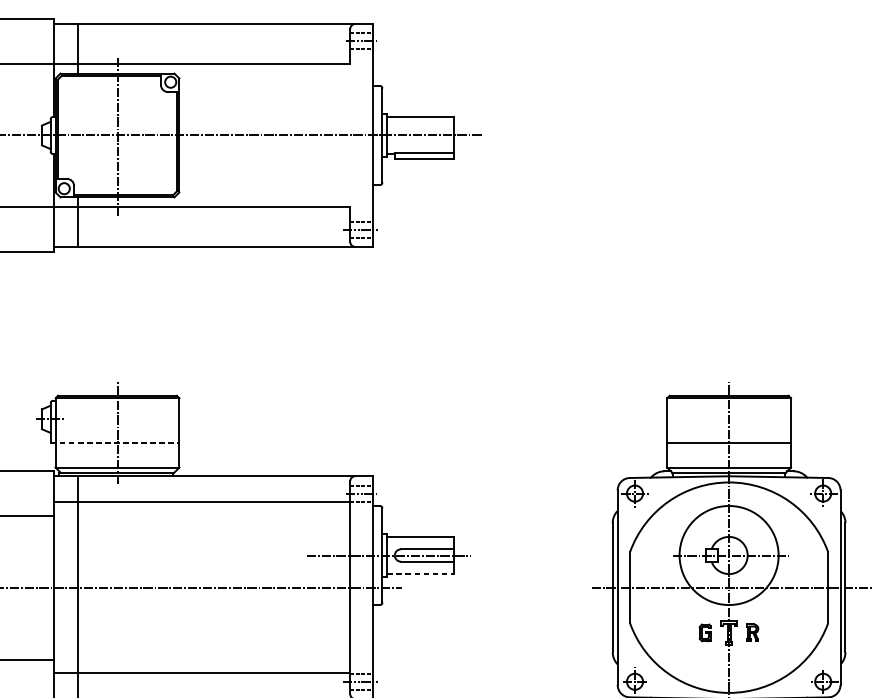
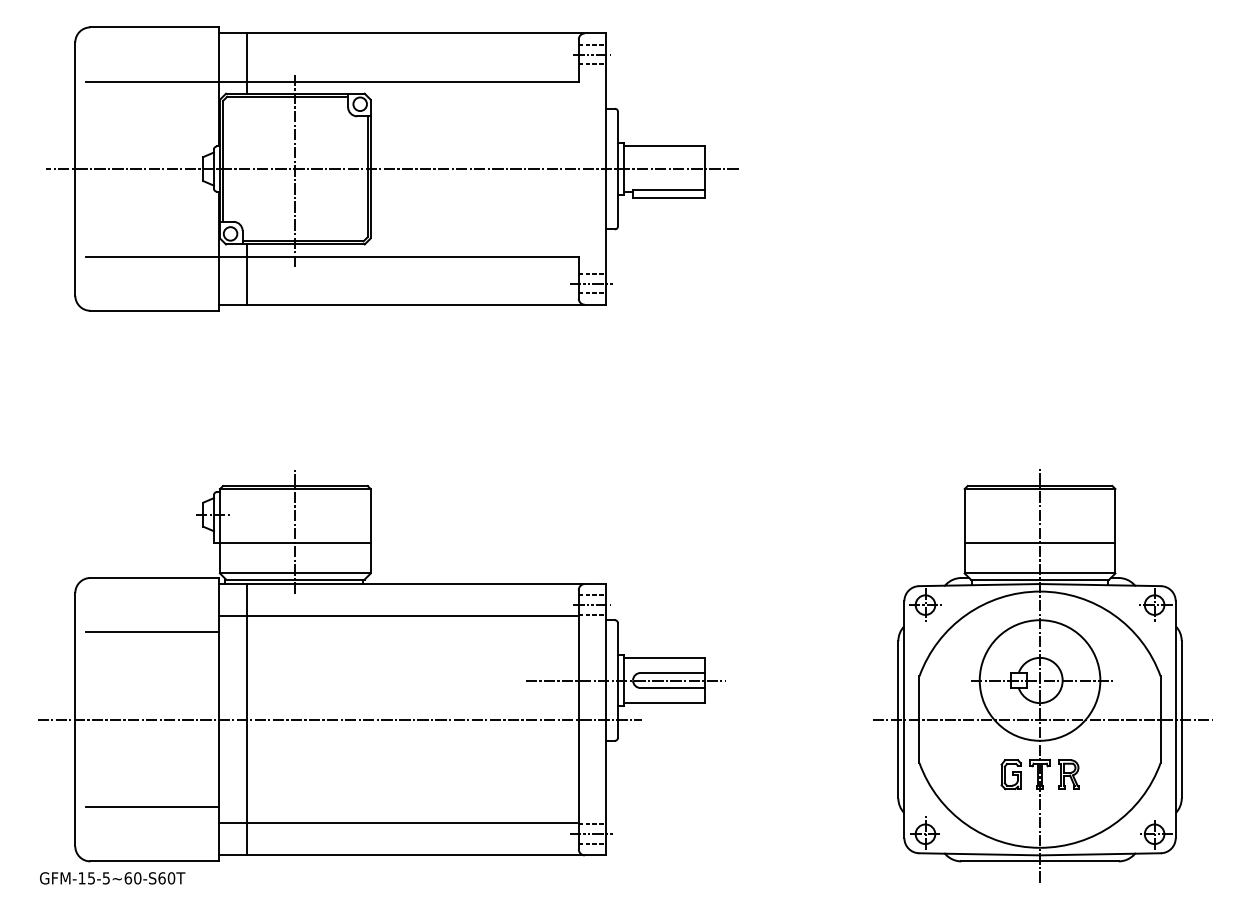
line: (115, 442) -> (292, 543), dashed -> solid
line: (420, 574) -> (664, 703), dashed -> solid
part: (704, 632) -> (1010, 774), size x1.43
part: (752, 632) -> (1068, 774), size x1.43

